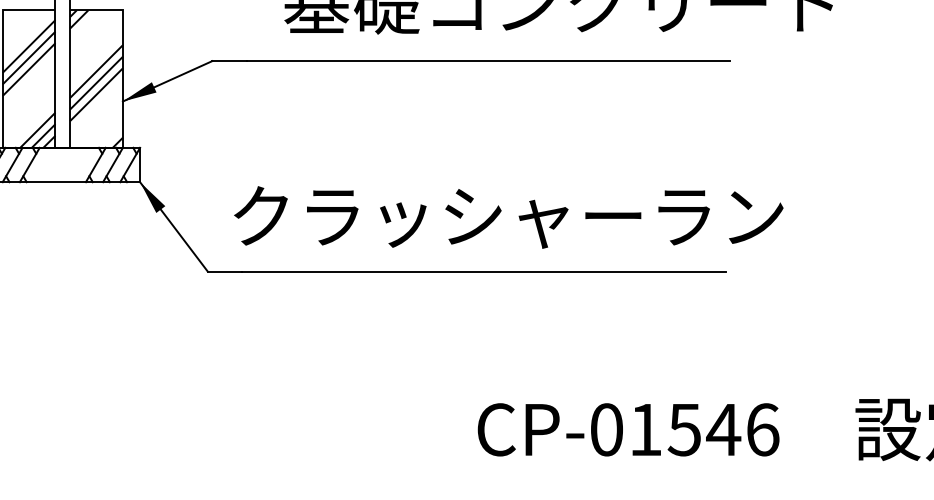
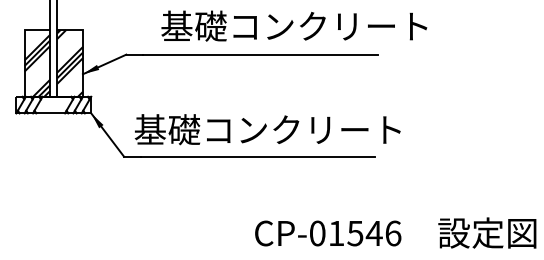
text: (505, 215) -> (268, 129), クラッシャーラン -> 基礎コンクリート

